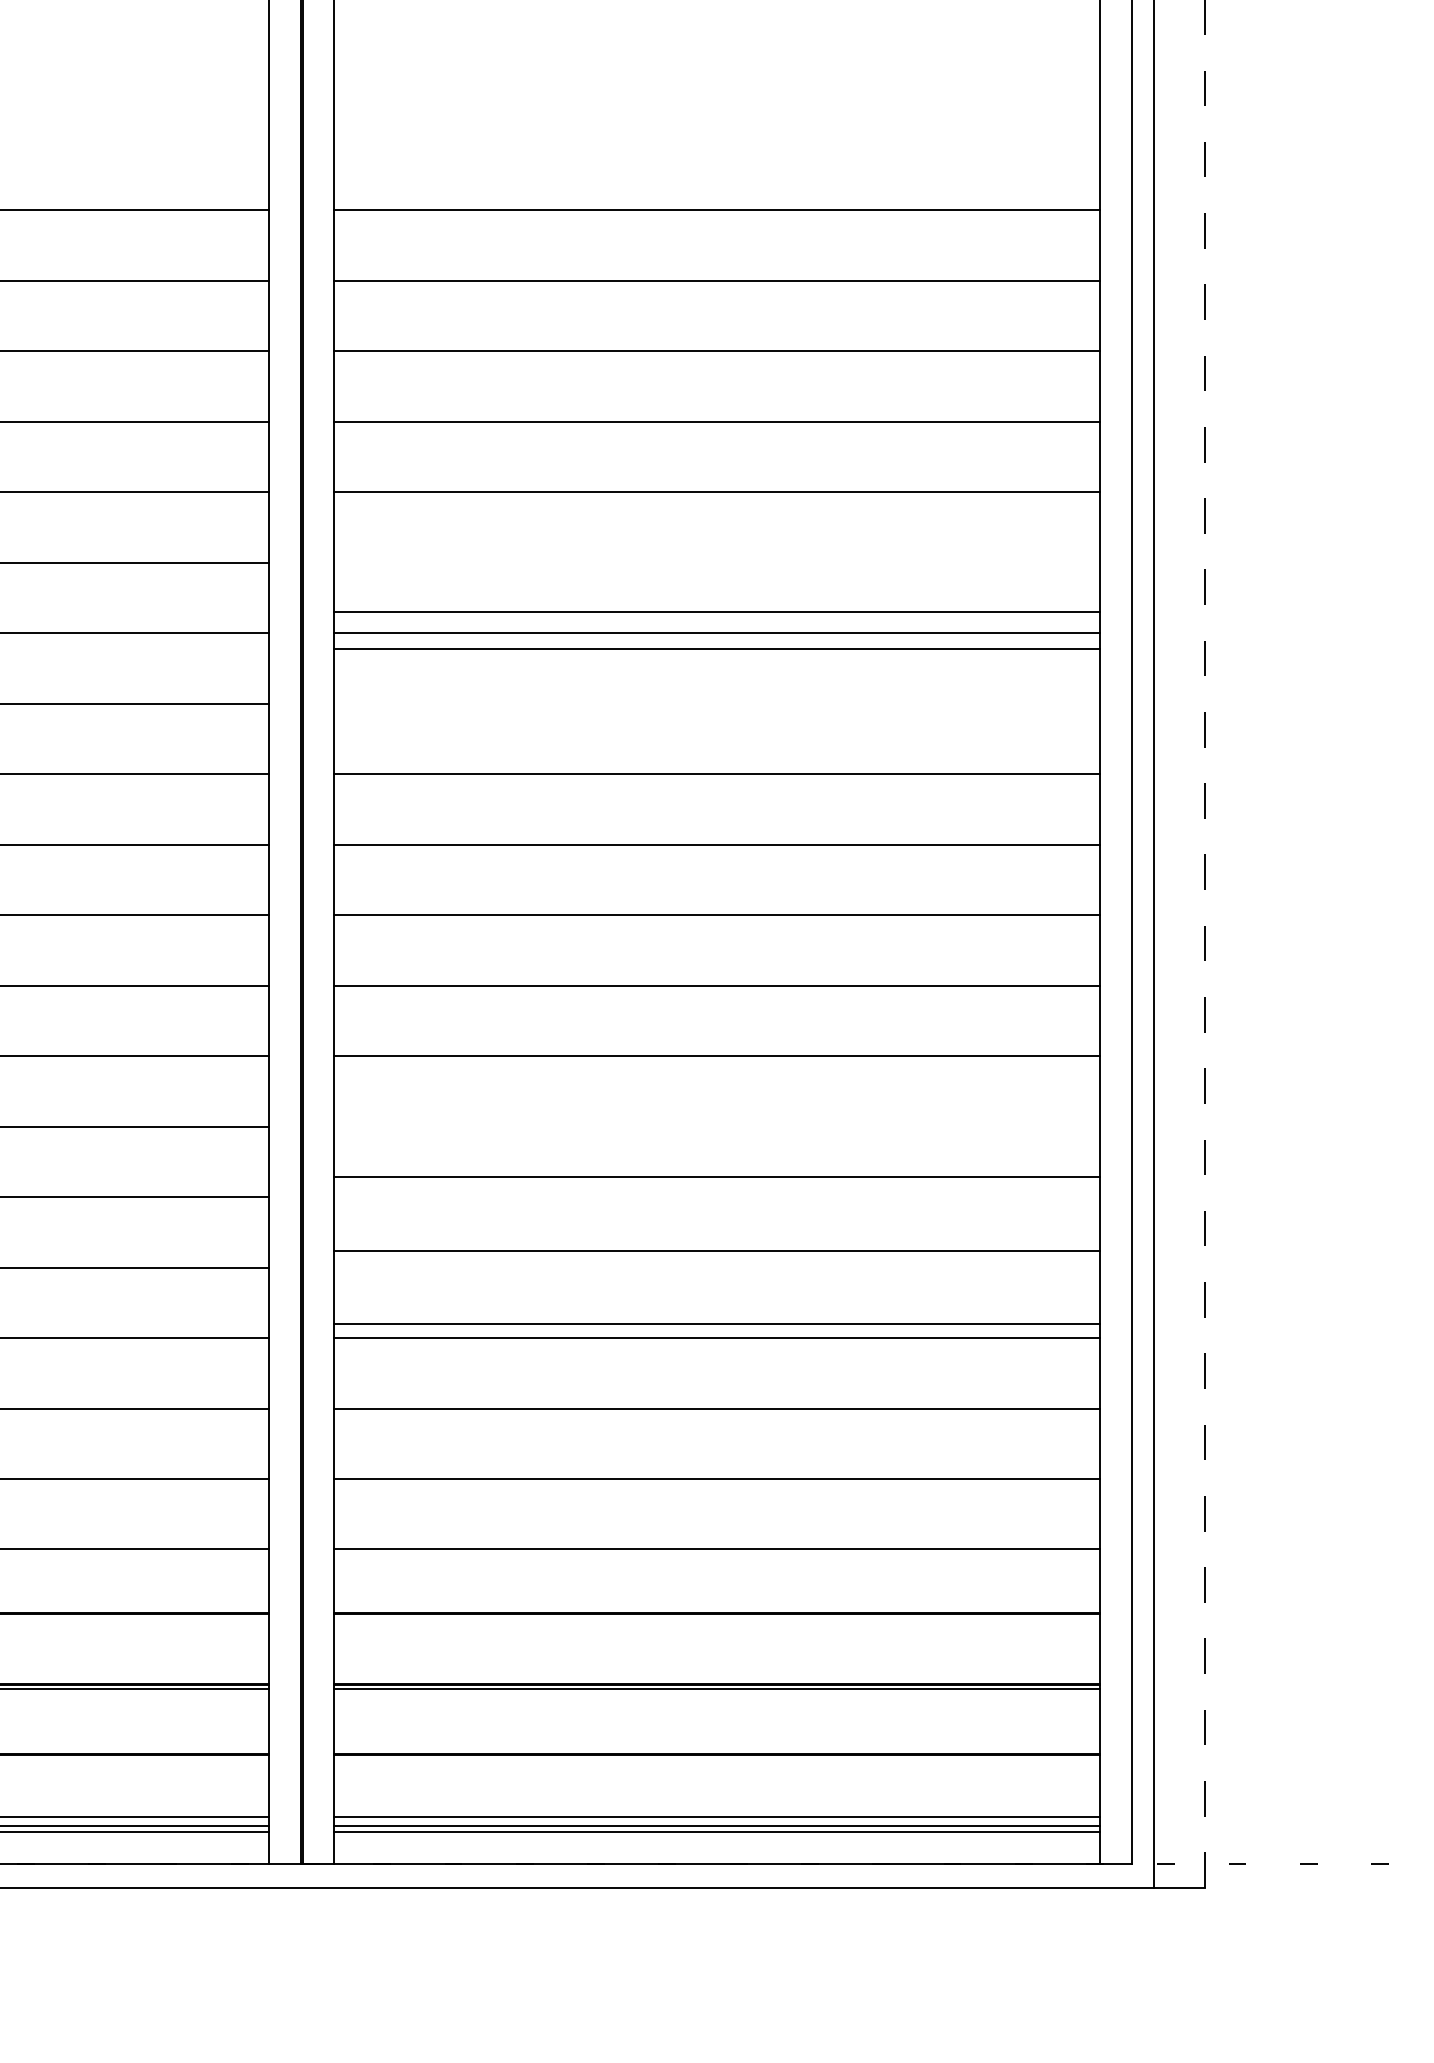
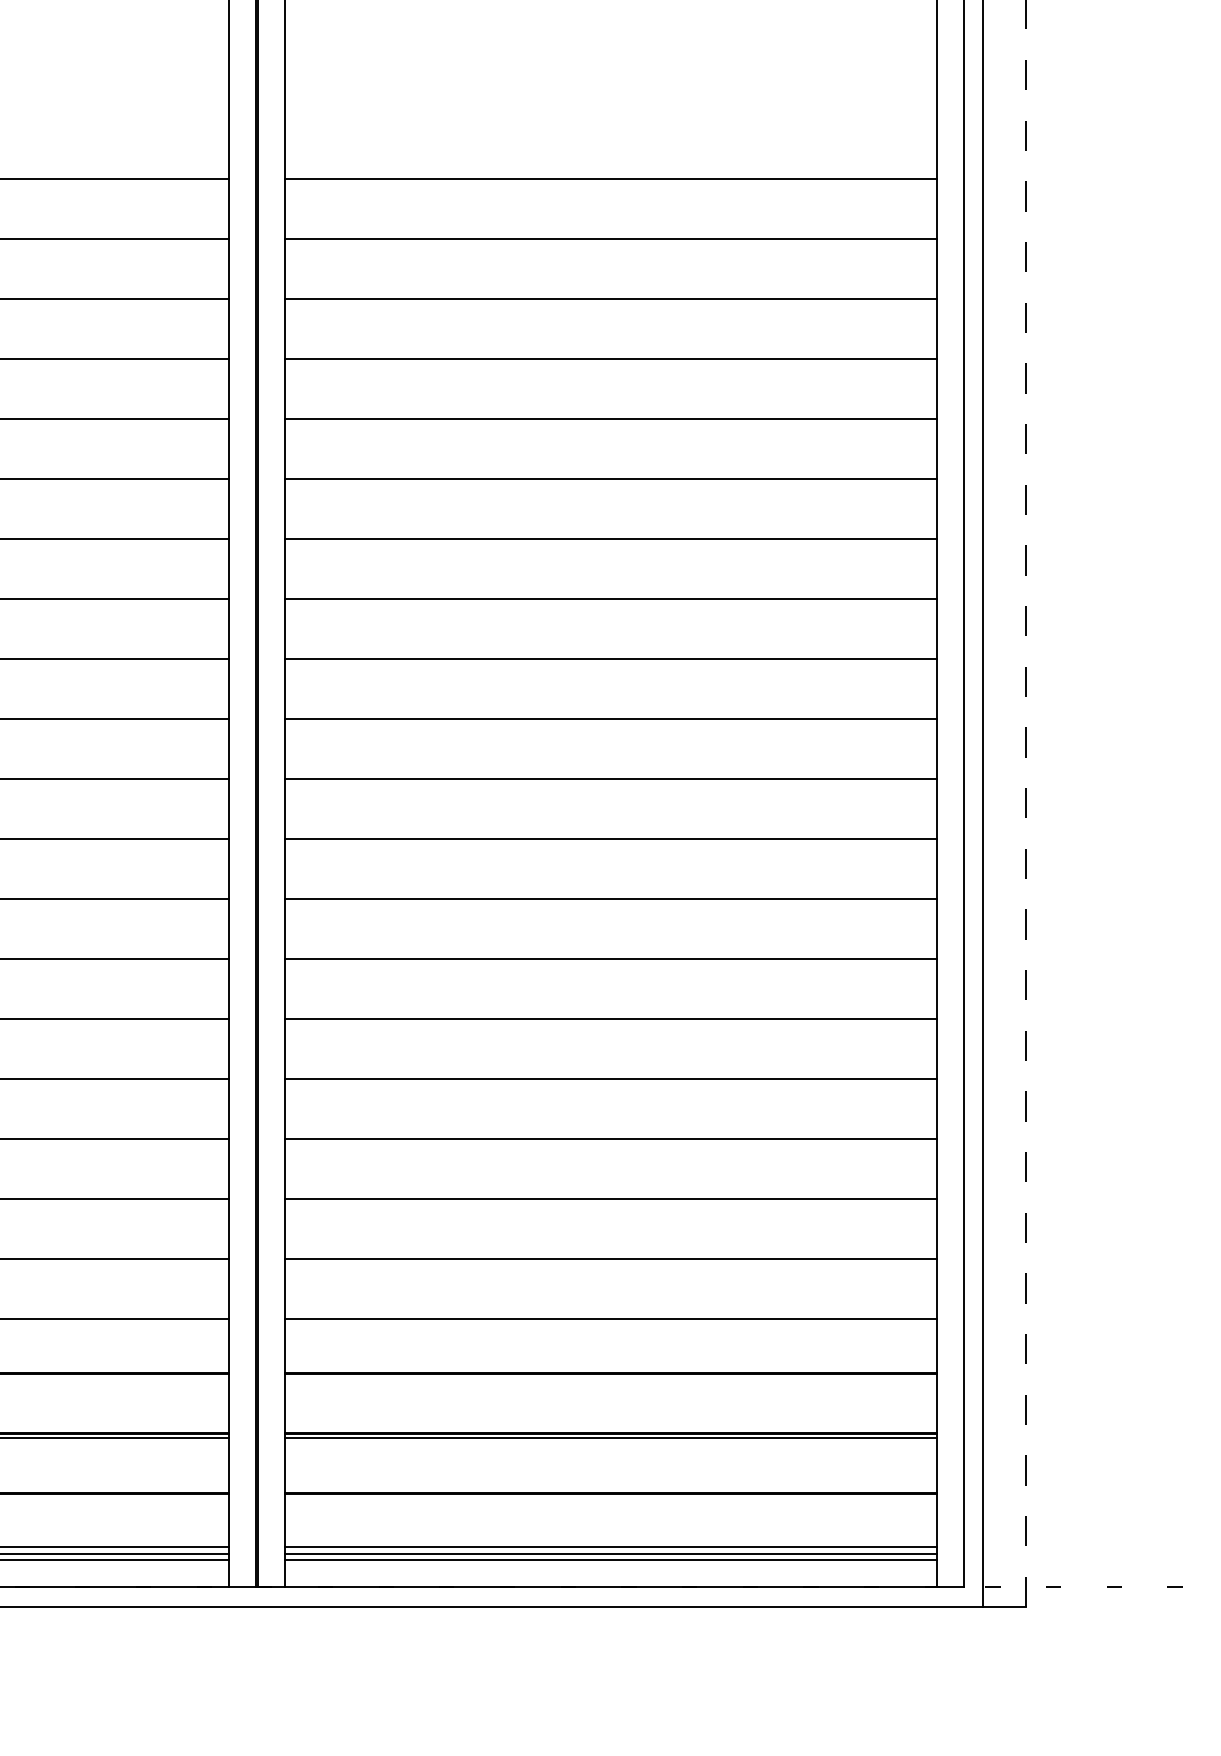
line: (717, 611) -> (610, 478), moved
line: (717, 648) -> (610, 598), moved
line: (717, 1176) -> (610, 958), moved
line: (717, 1251) -> (610, 1019), moved
line: (717, 1323) -> (610, 1078), moved

